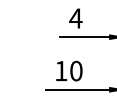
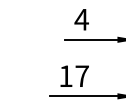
text: (76, 70) -> (82, 75), 10 -> 17

